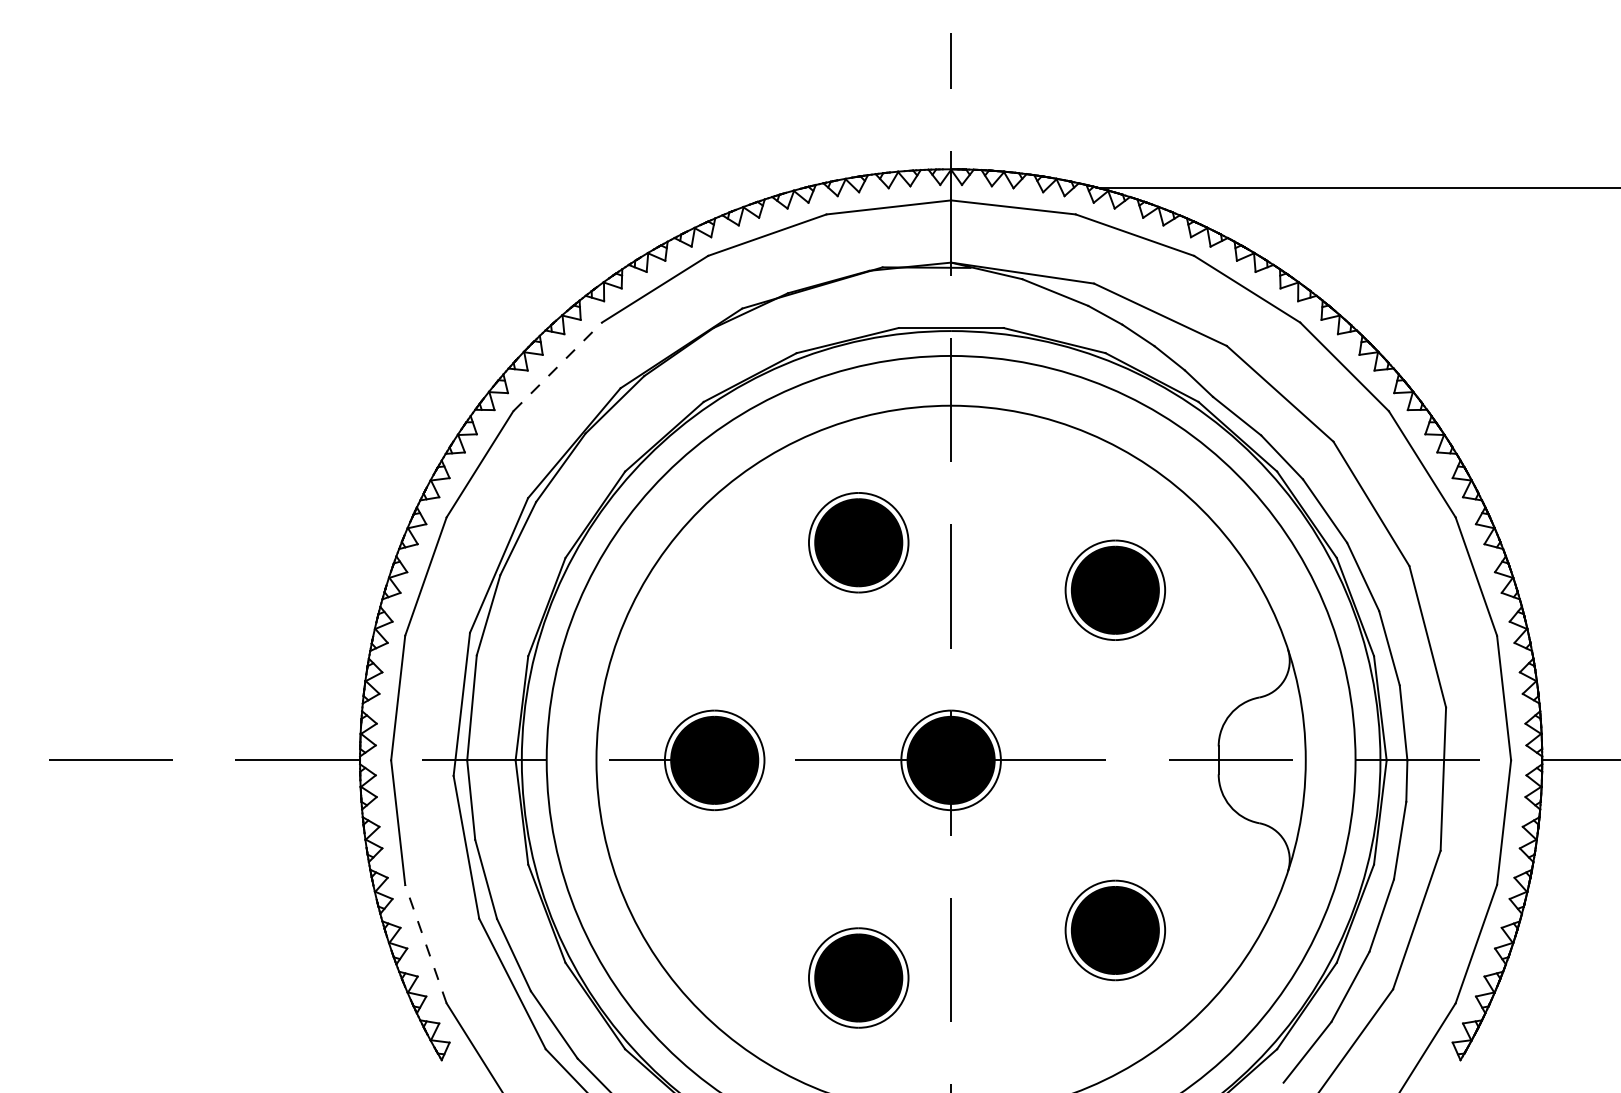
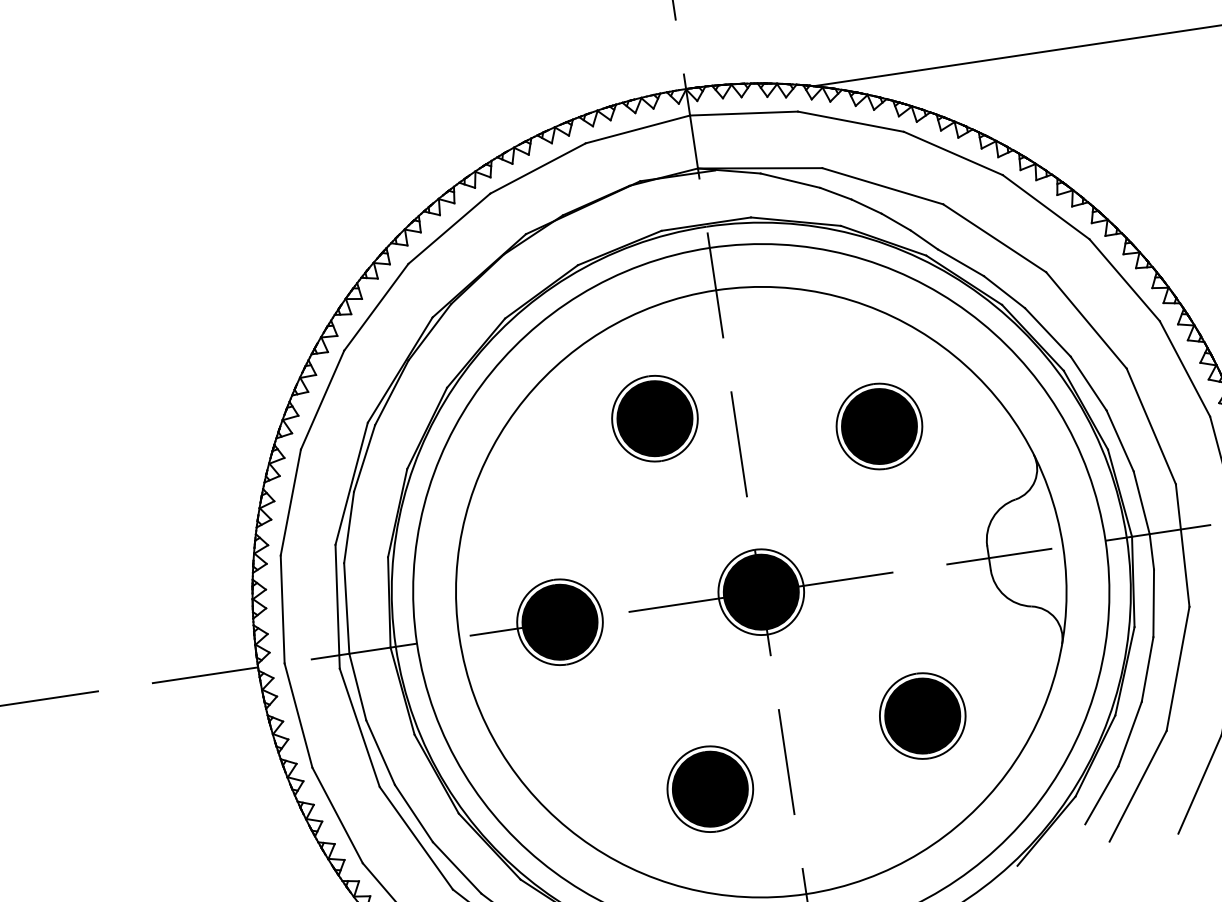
line: (557, 366) -> (376, 306), dashed -> solid
line: (425, 944) -> (337, 815), dashed -> solid

